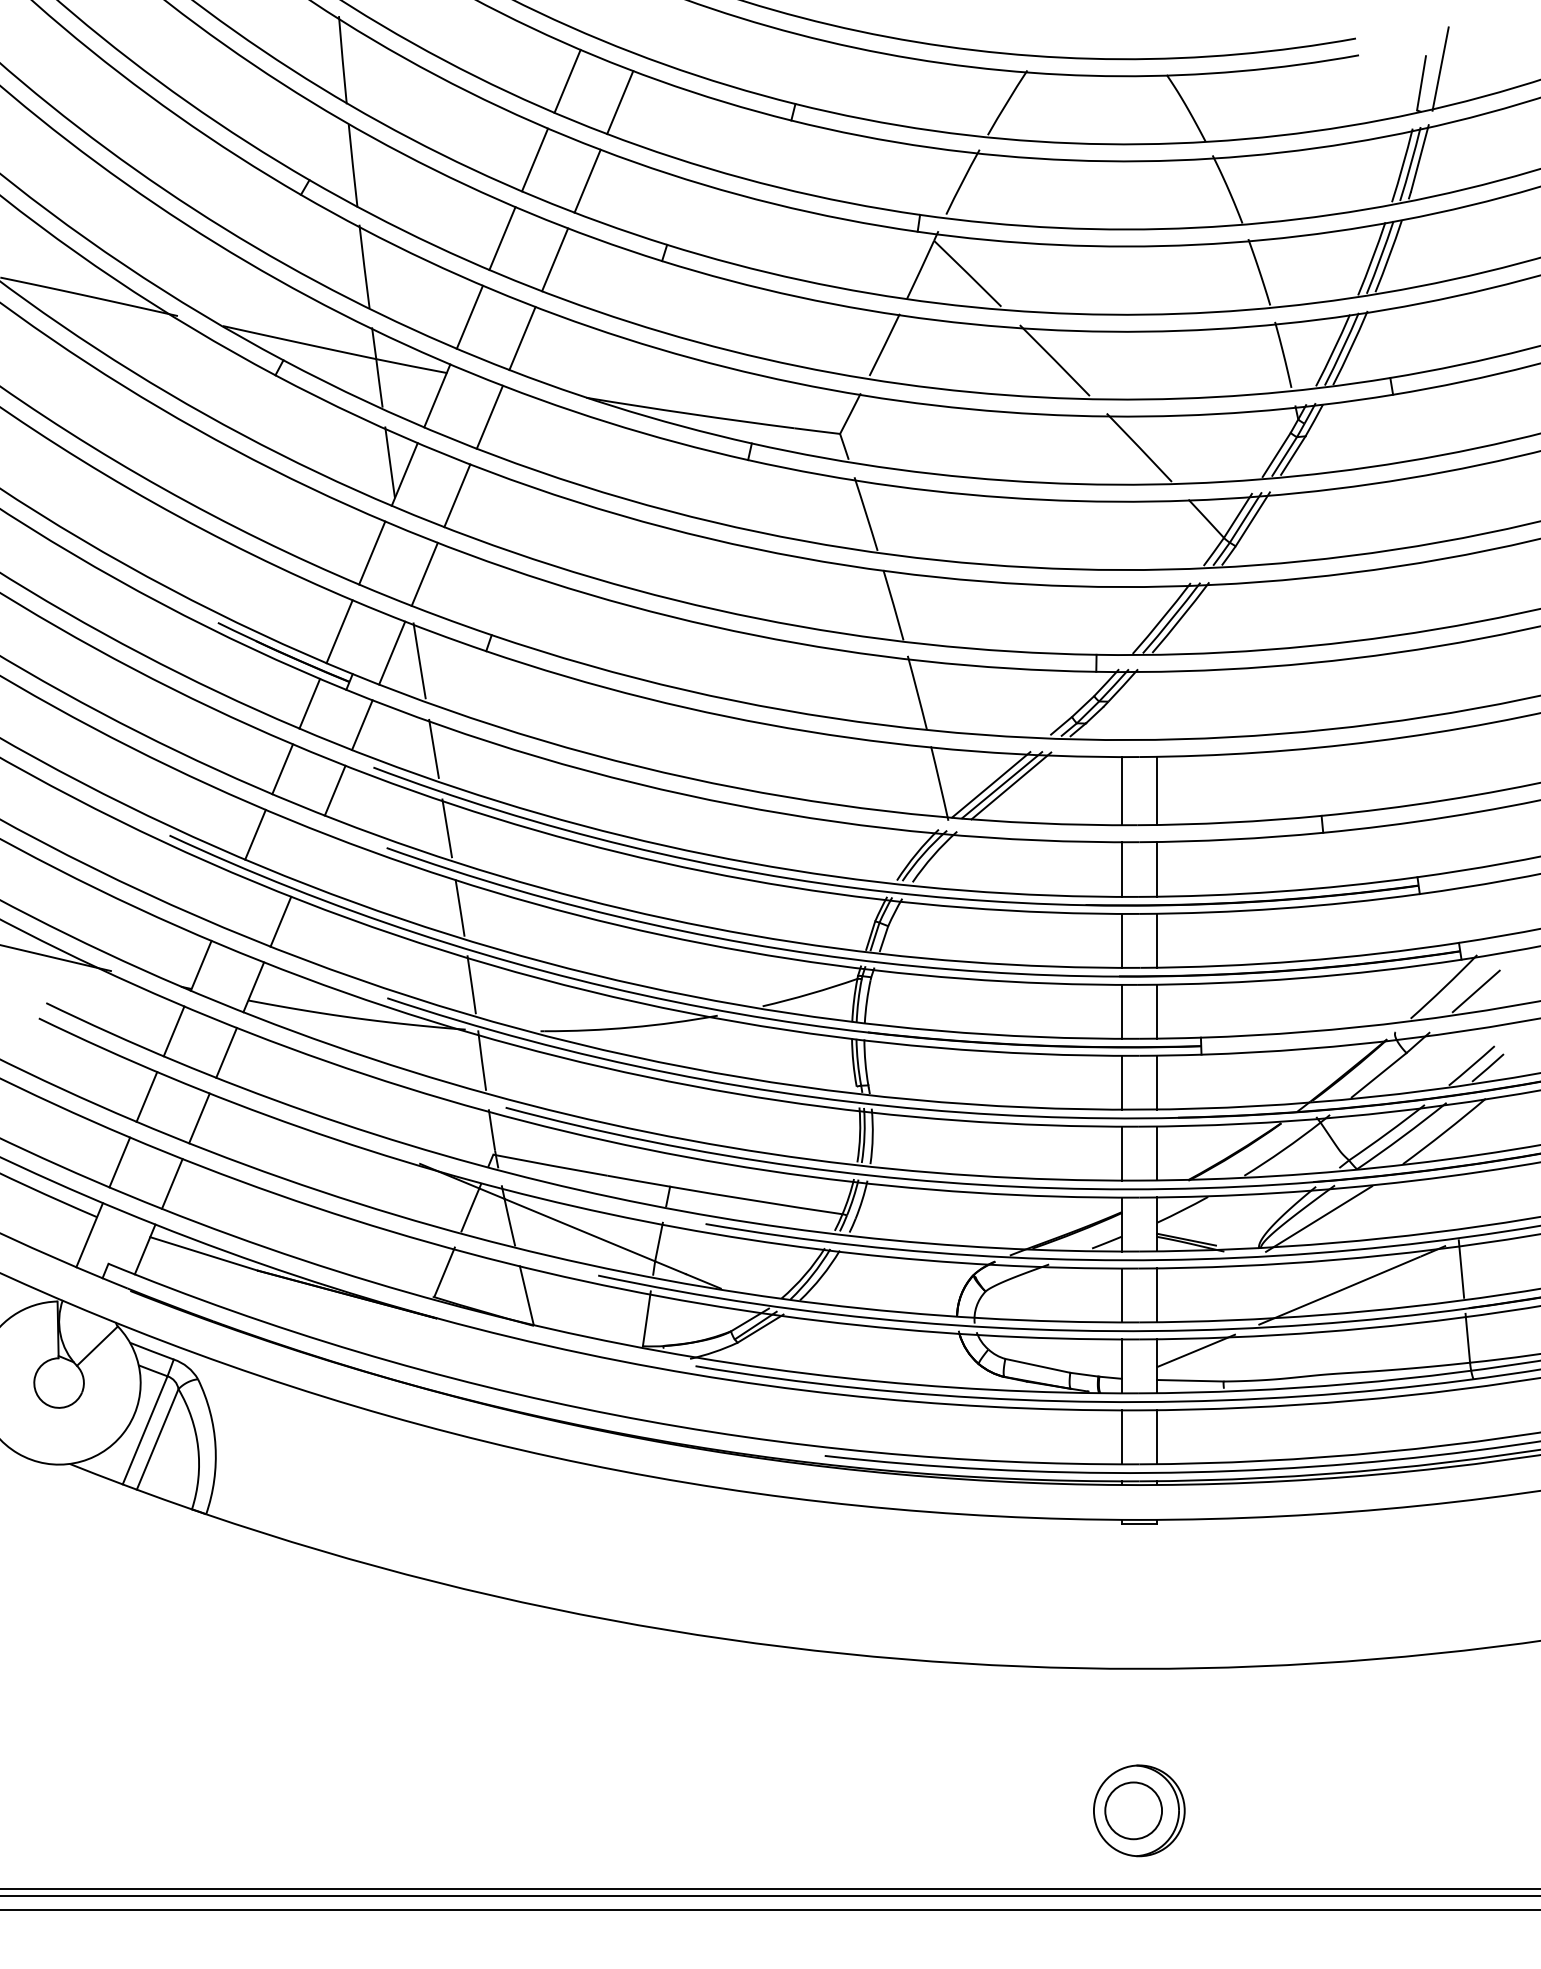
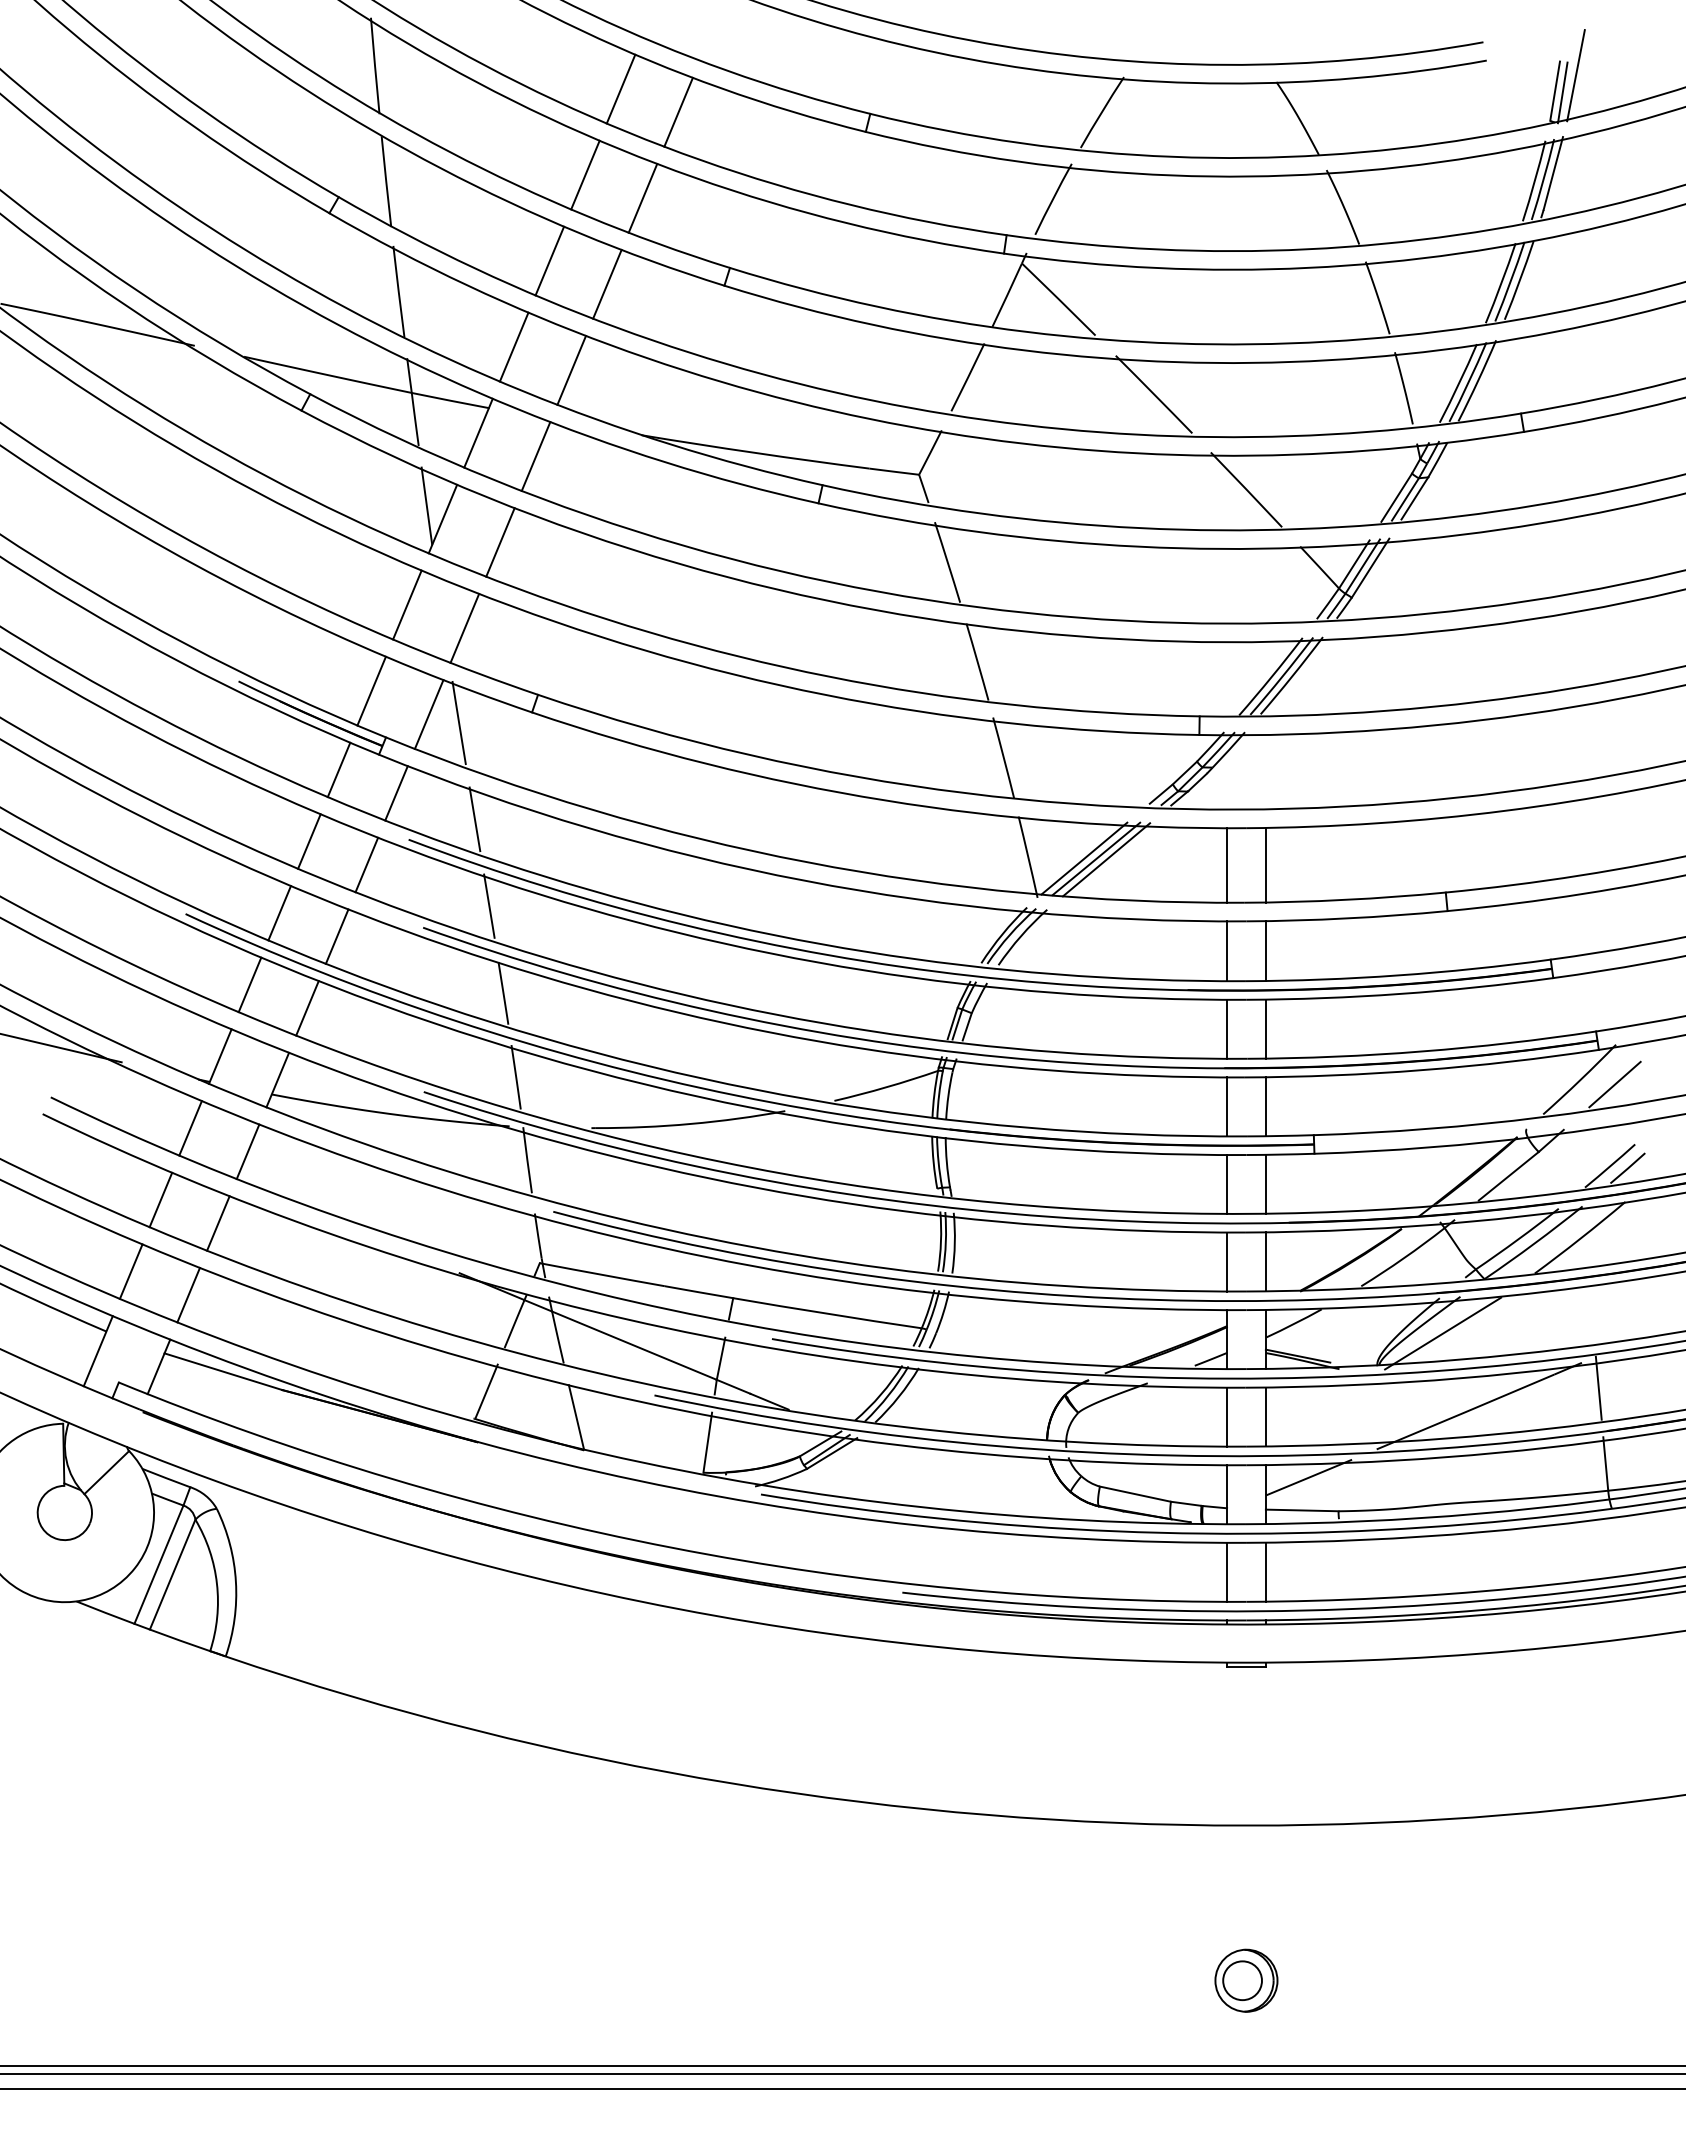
line: (1428, 84) -> (1562, 92), added
line: (307, 856) -> (336, 936), added
line: (227, 899) -> (249, 984), added
part: (1139, 1810) -> (1246, 1980), size x0.62

